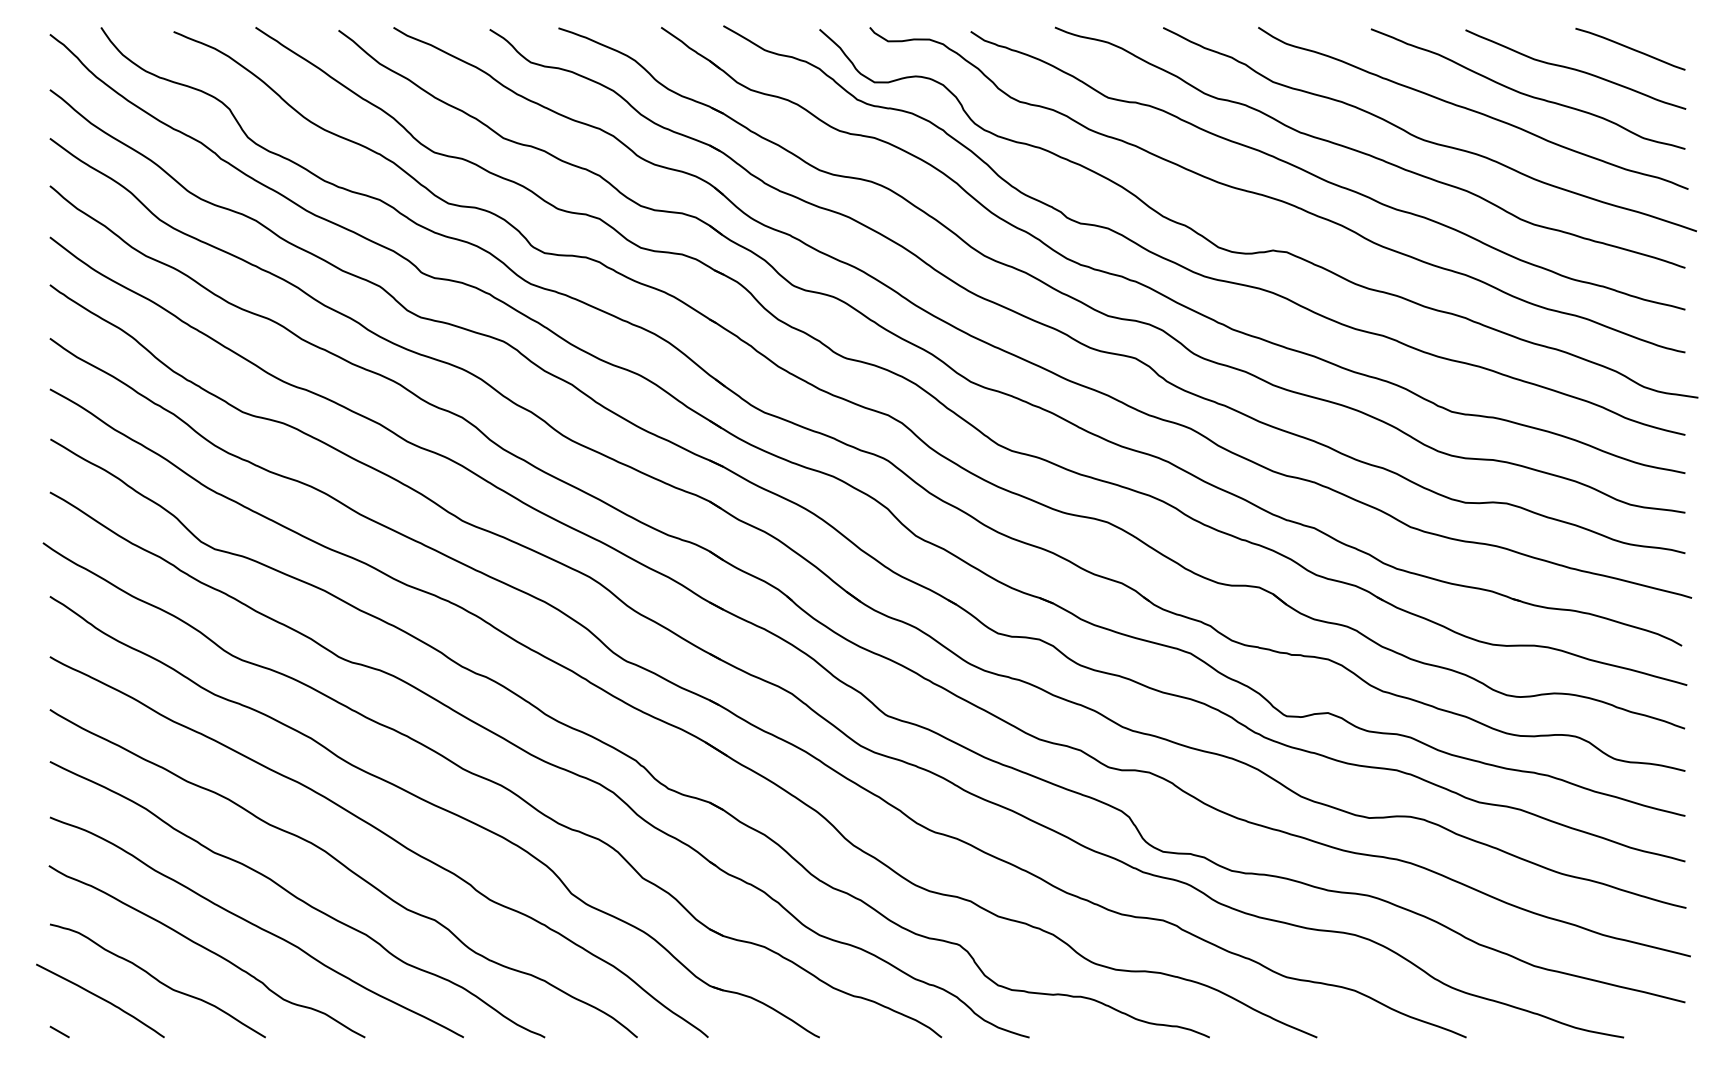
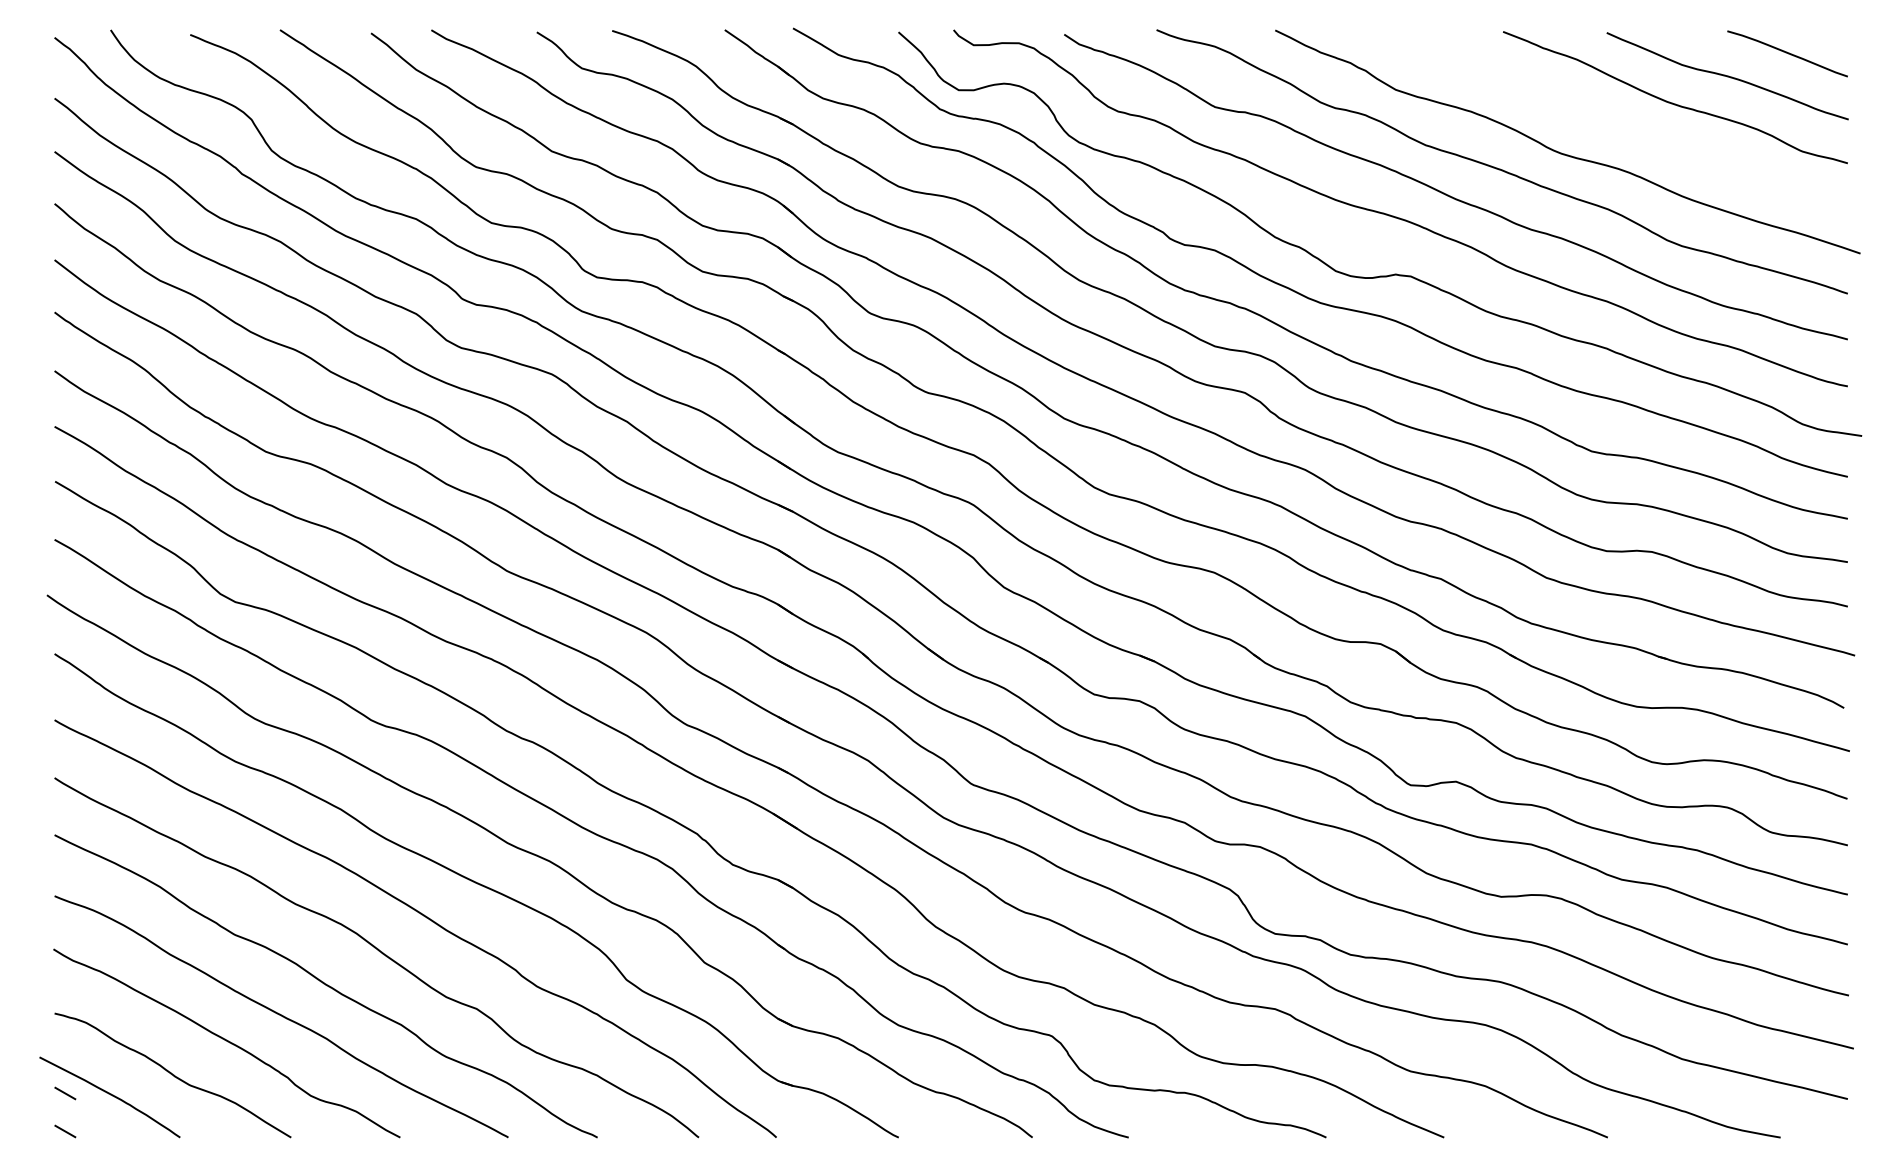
curve: (1473, 110) -> (1615, 120), removed
line: (59, 997) -> (65, 1093), added

